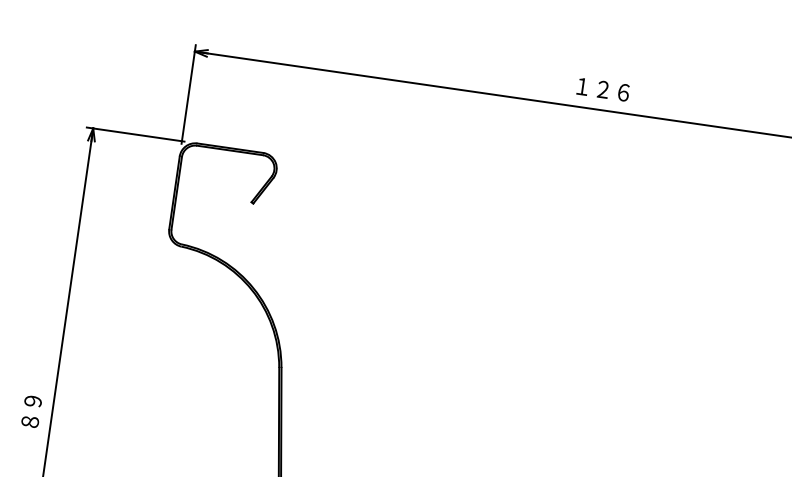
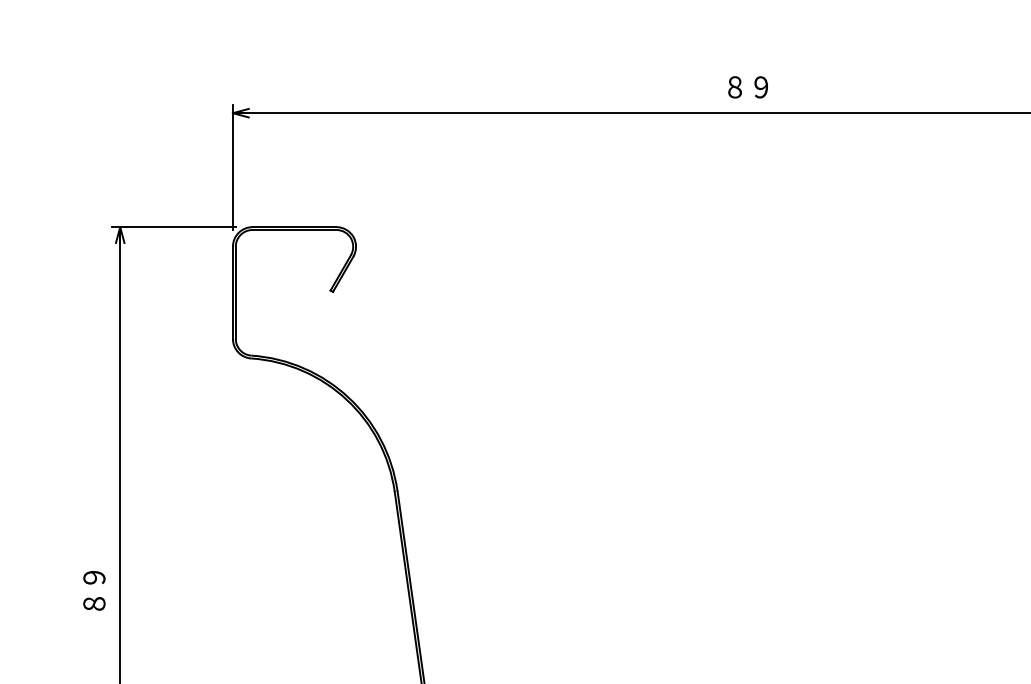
text: (603, 89) -> (748, 87), １２６ -> ８９

